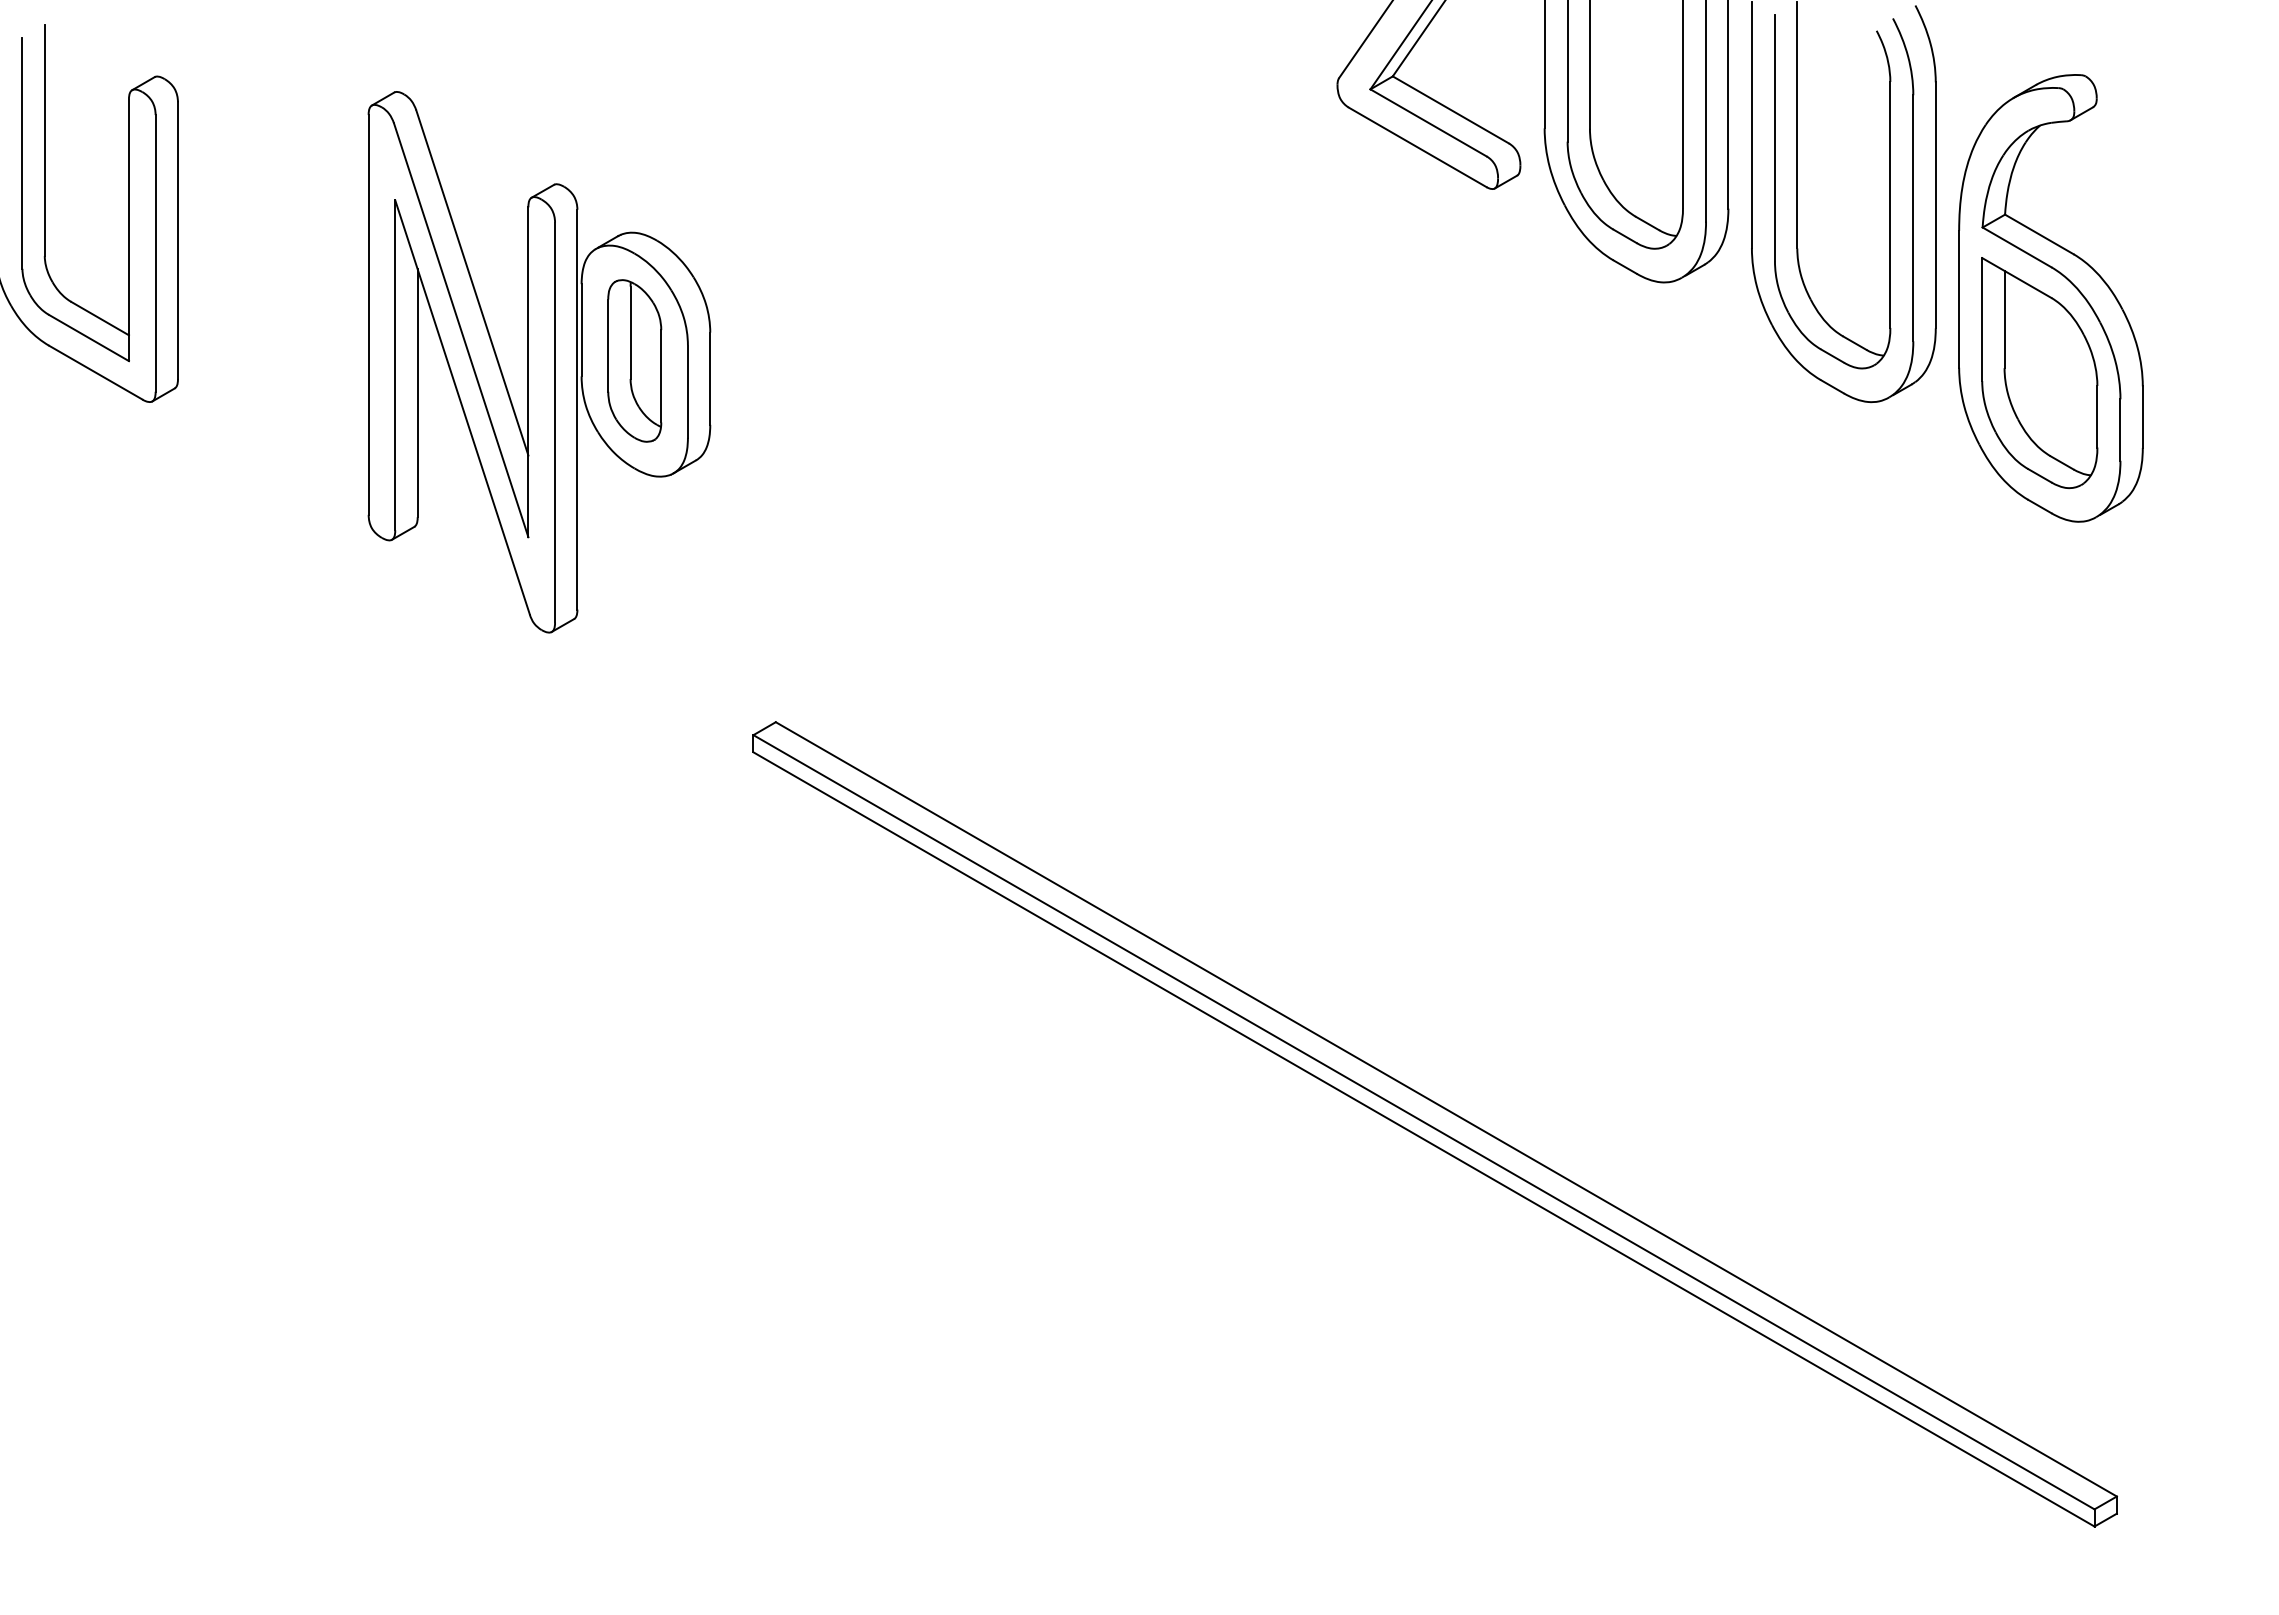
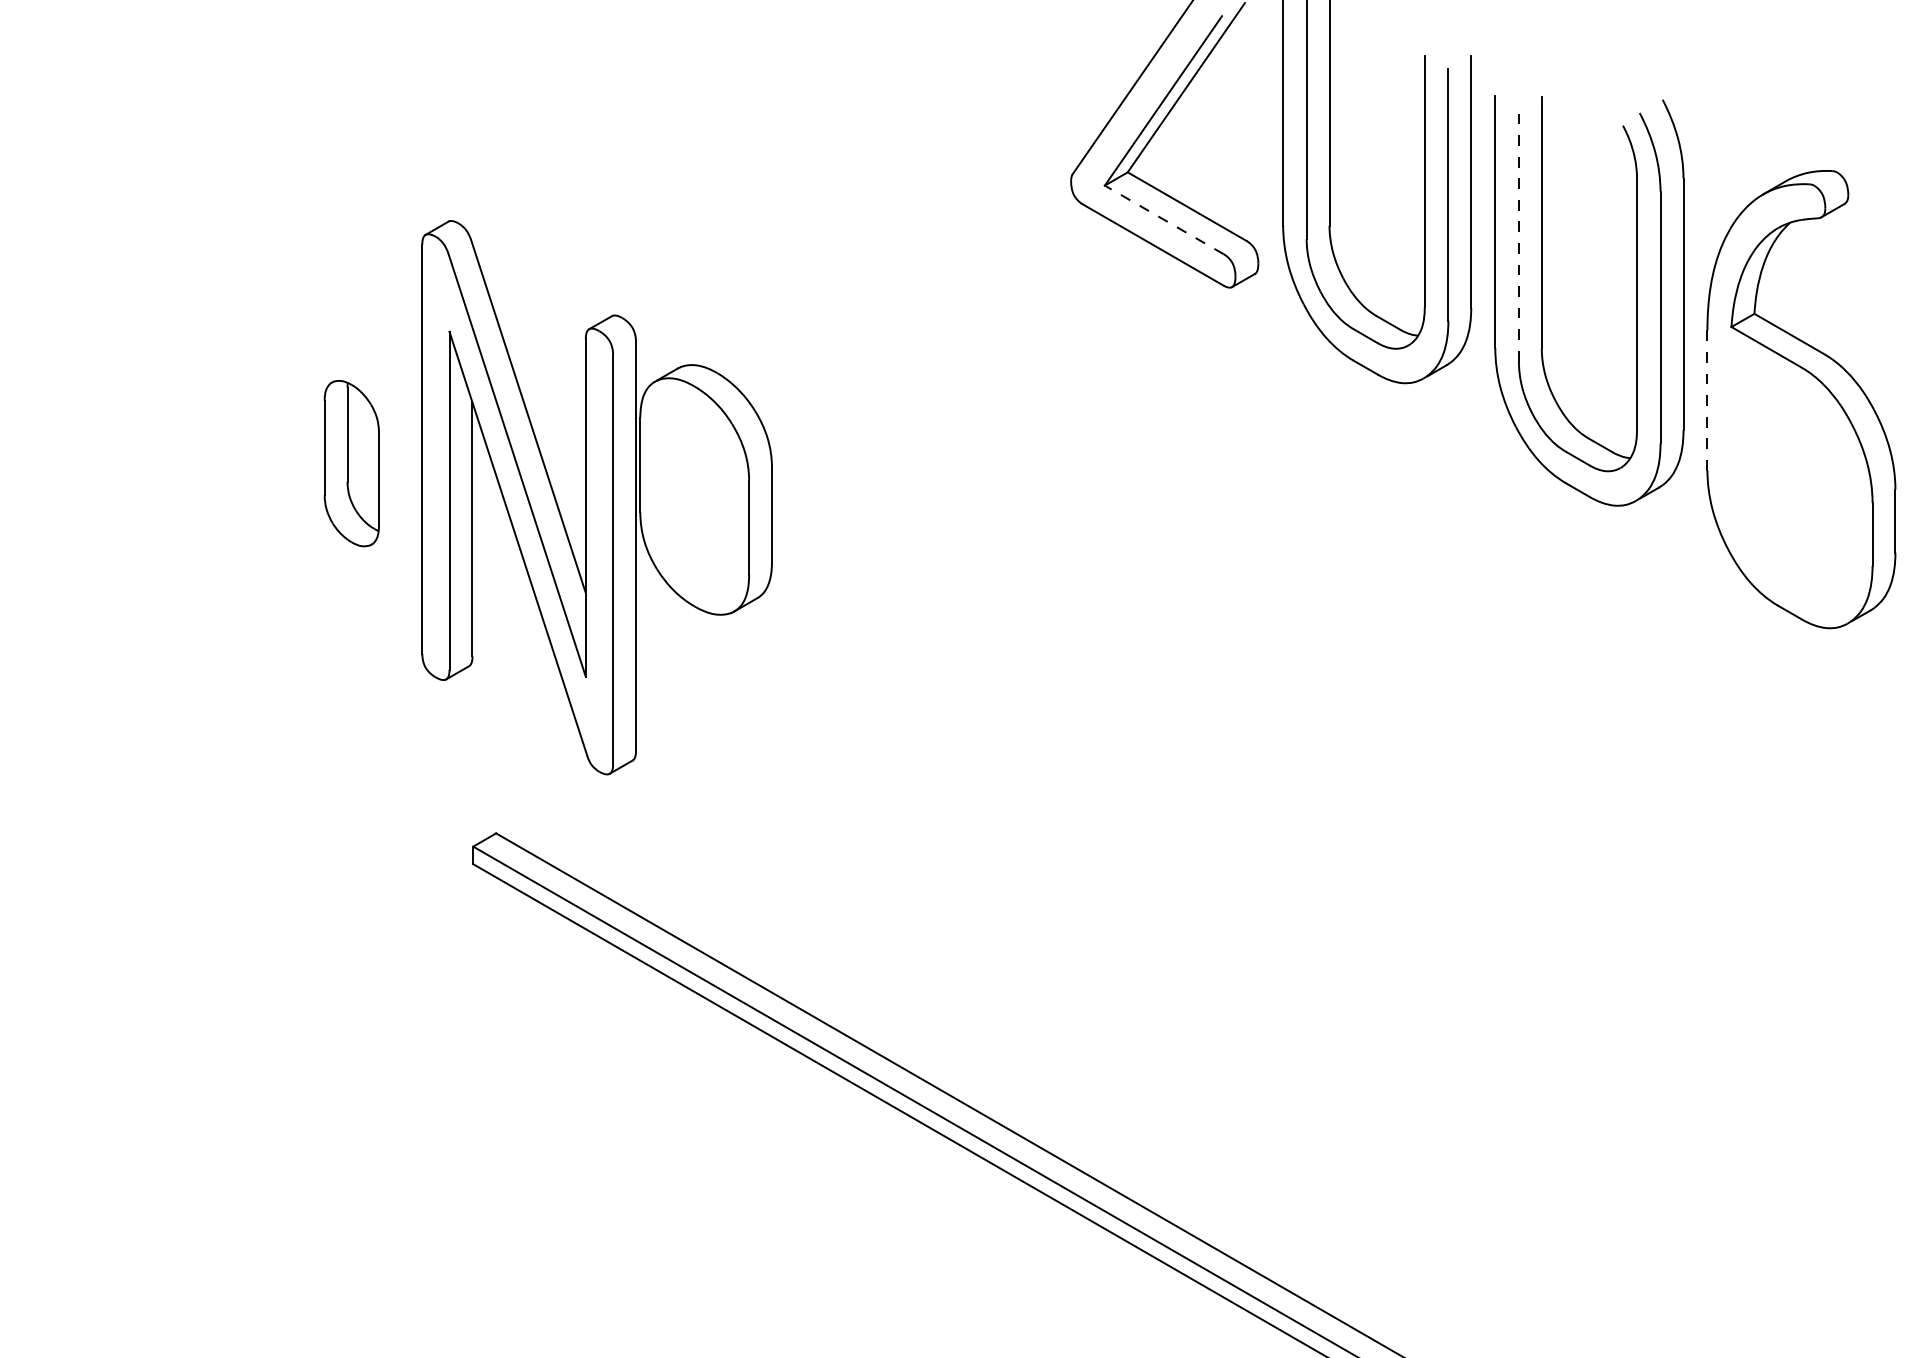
line: (1428, 122) -> (1164, 219), solid -> dashed
line: (1774, 138) -> (1518, 235), solid -> dashed
line: (1959, 299) -> (1707, 400), solid -> dashed
part: (539, 362) -> (597, 497), moved
part: (2039, 373) -> (1789, 476), removed

